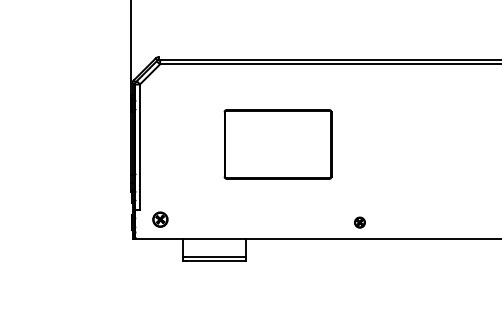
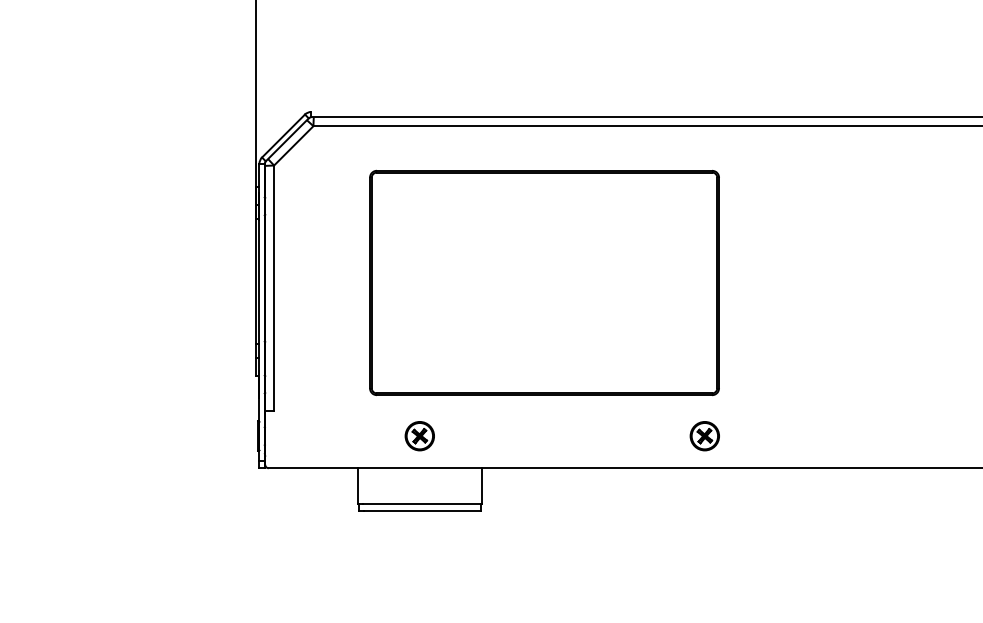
part: (277, 144) -> (543, 283), size x1.67
part: (160, 219) -> (420, 435), moved
part: (359, 222) -> (703, 435), size x1.43

